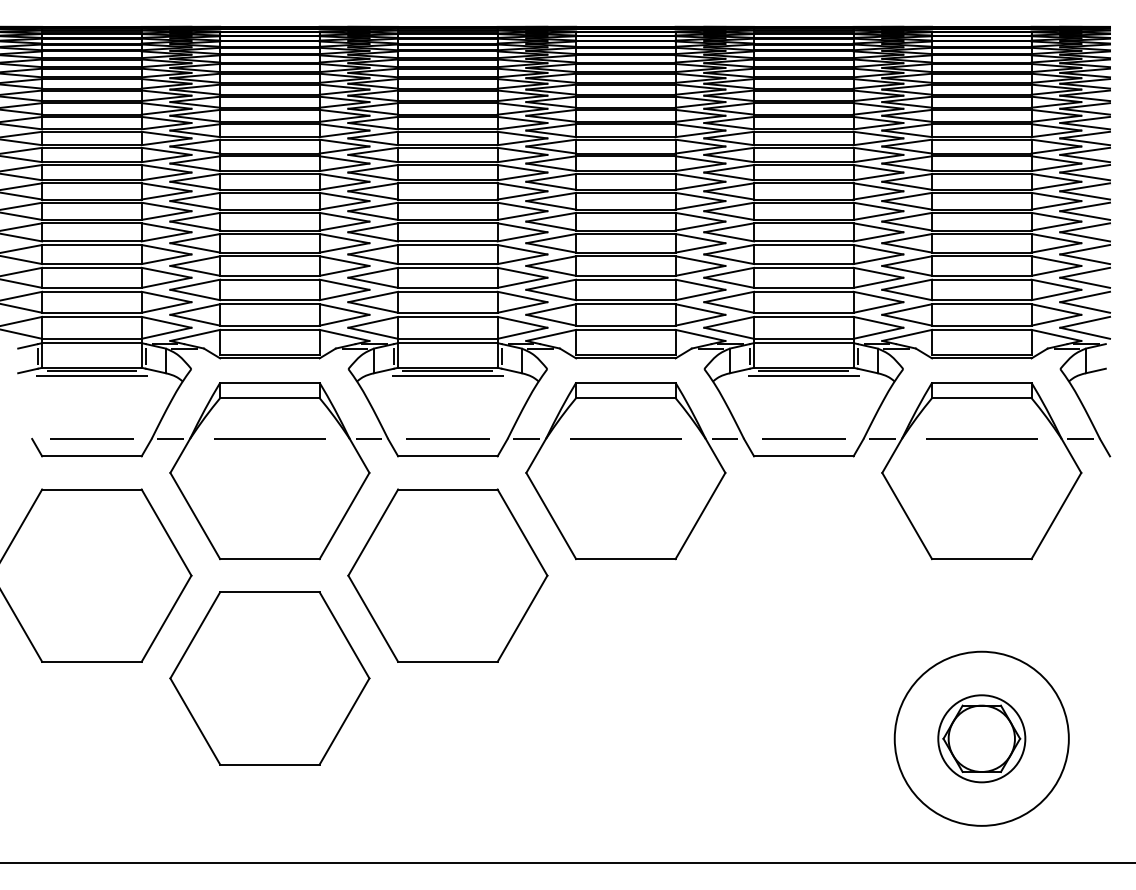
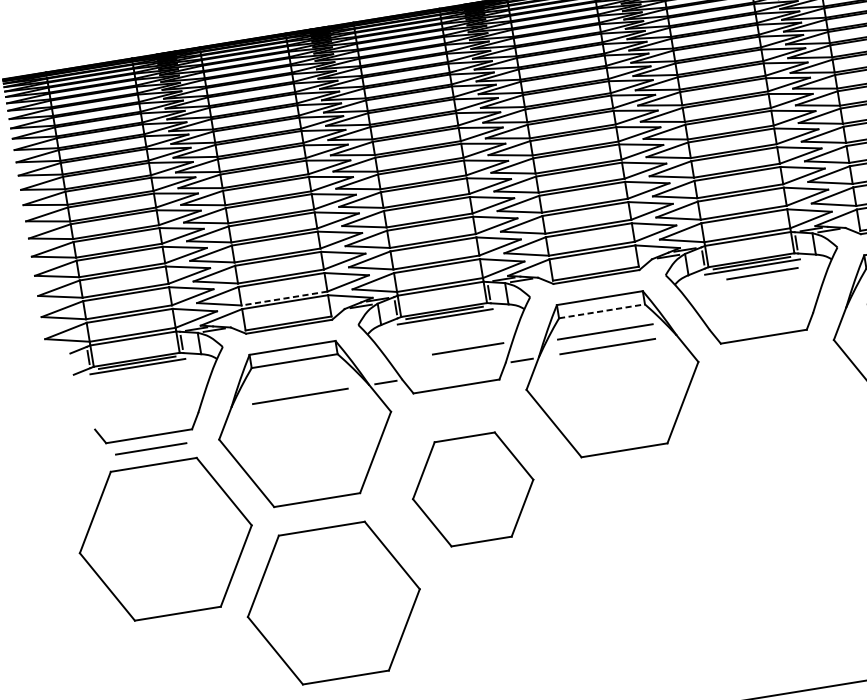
line: (269, 325) -> (284, 298), solid -> dashed
line: (625, 398) -> (601, 311), solid -> dashed
line: (625, 421) -> (604, 331), added
line: (91, 438) -> (150, 448), moved
line: (170, 438) -> (214, 409), removed
line: (447, 438) -> (467, 348), moved
line: (724, 438) -> (692, 332), removed
line: (803, 438) -> (762, 273), moved
line: (882, 438) -> (829, 310), removed
part: (447, 575) -> (472, 489), size x0.7

